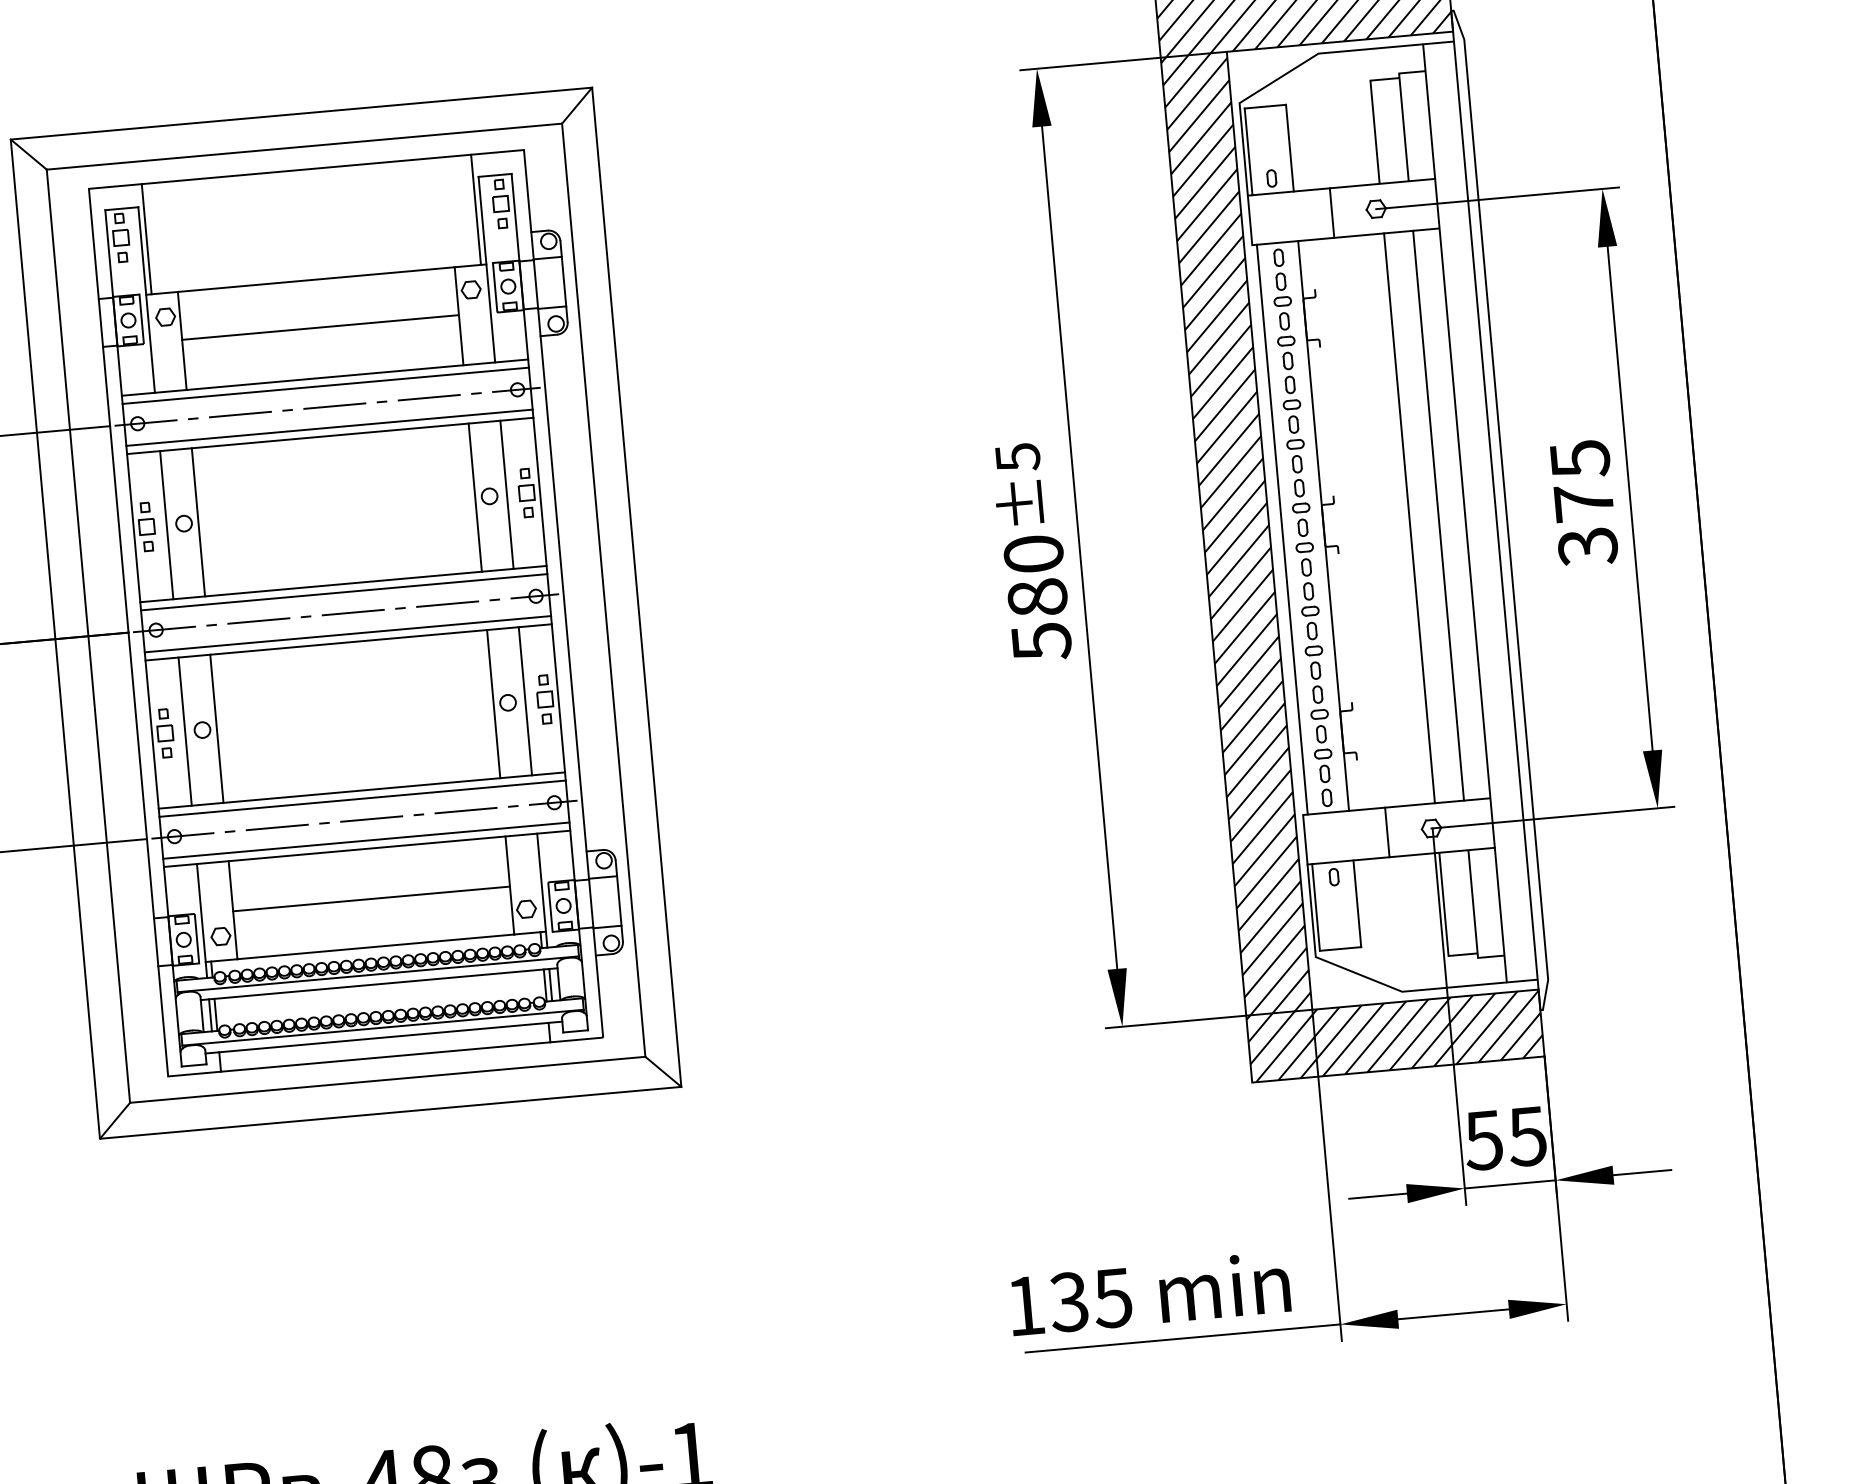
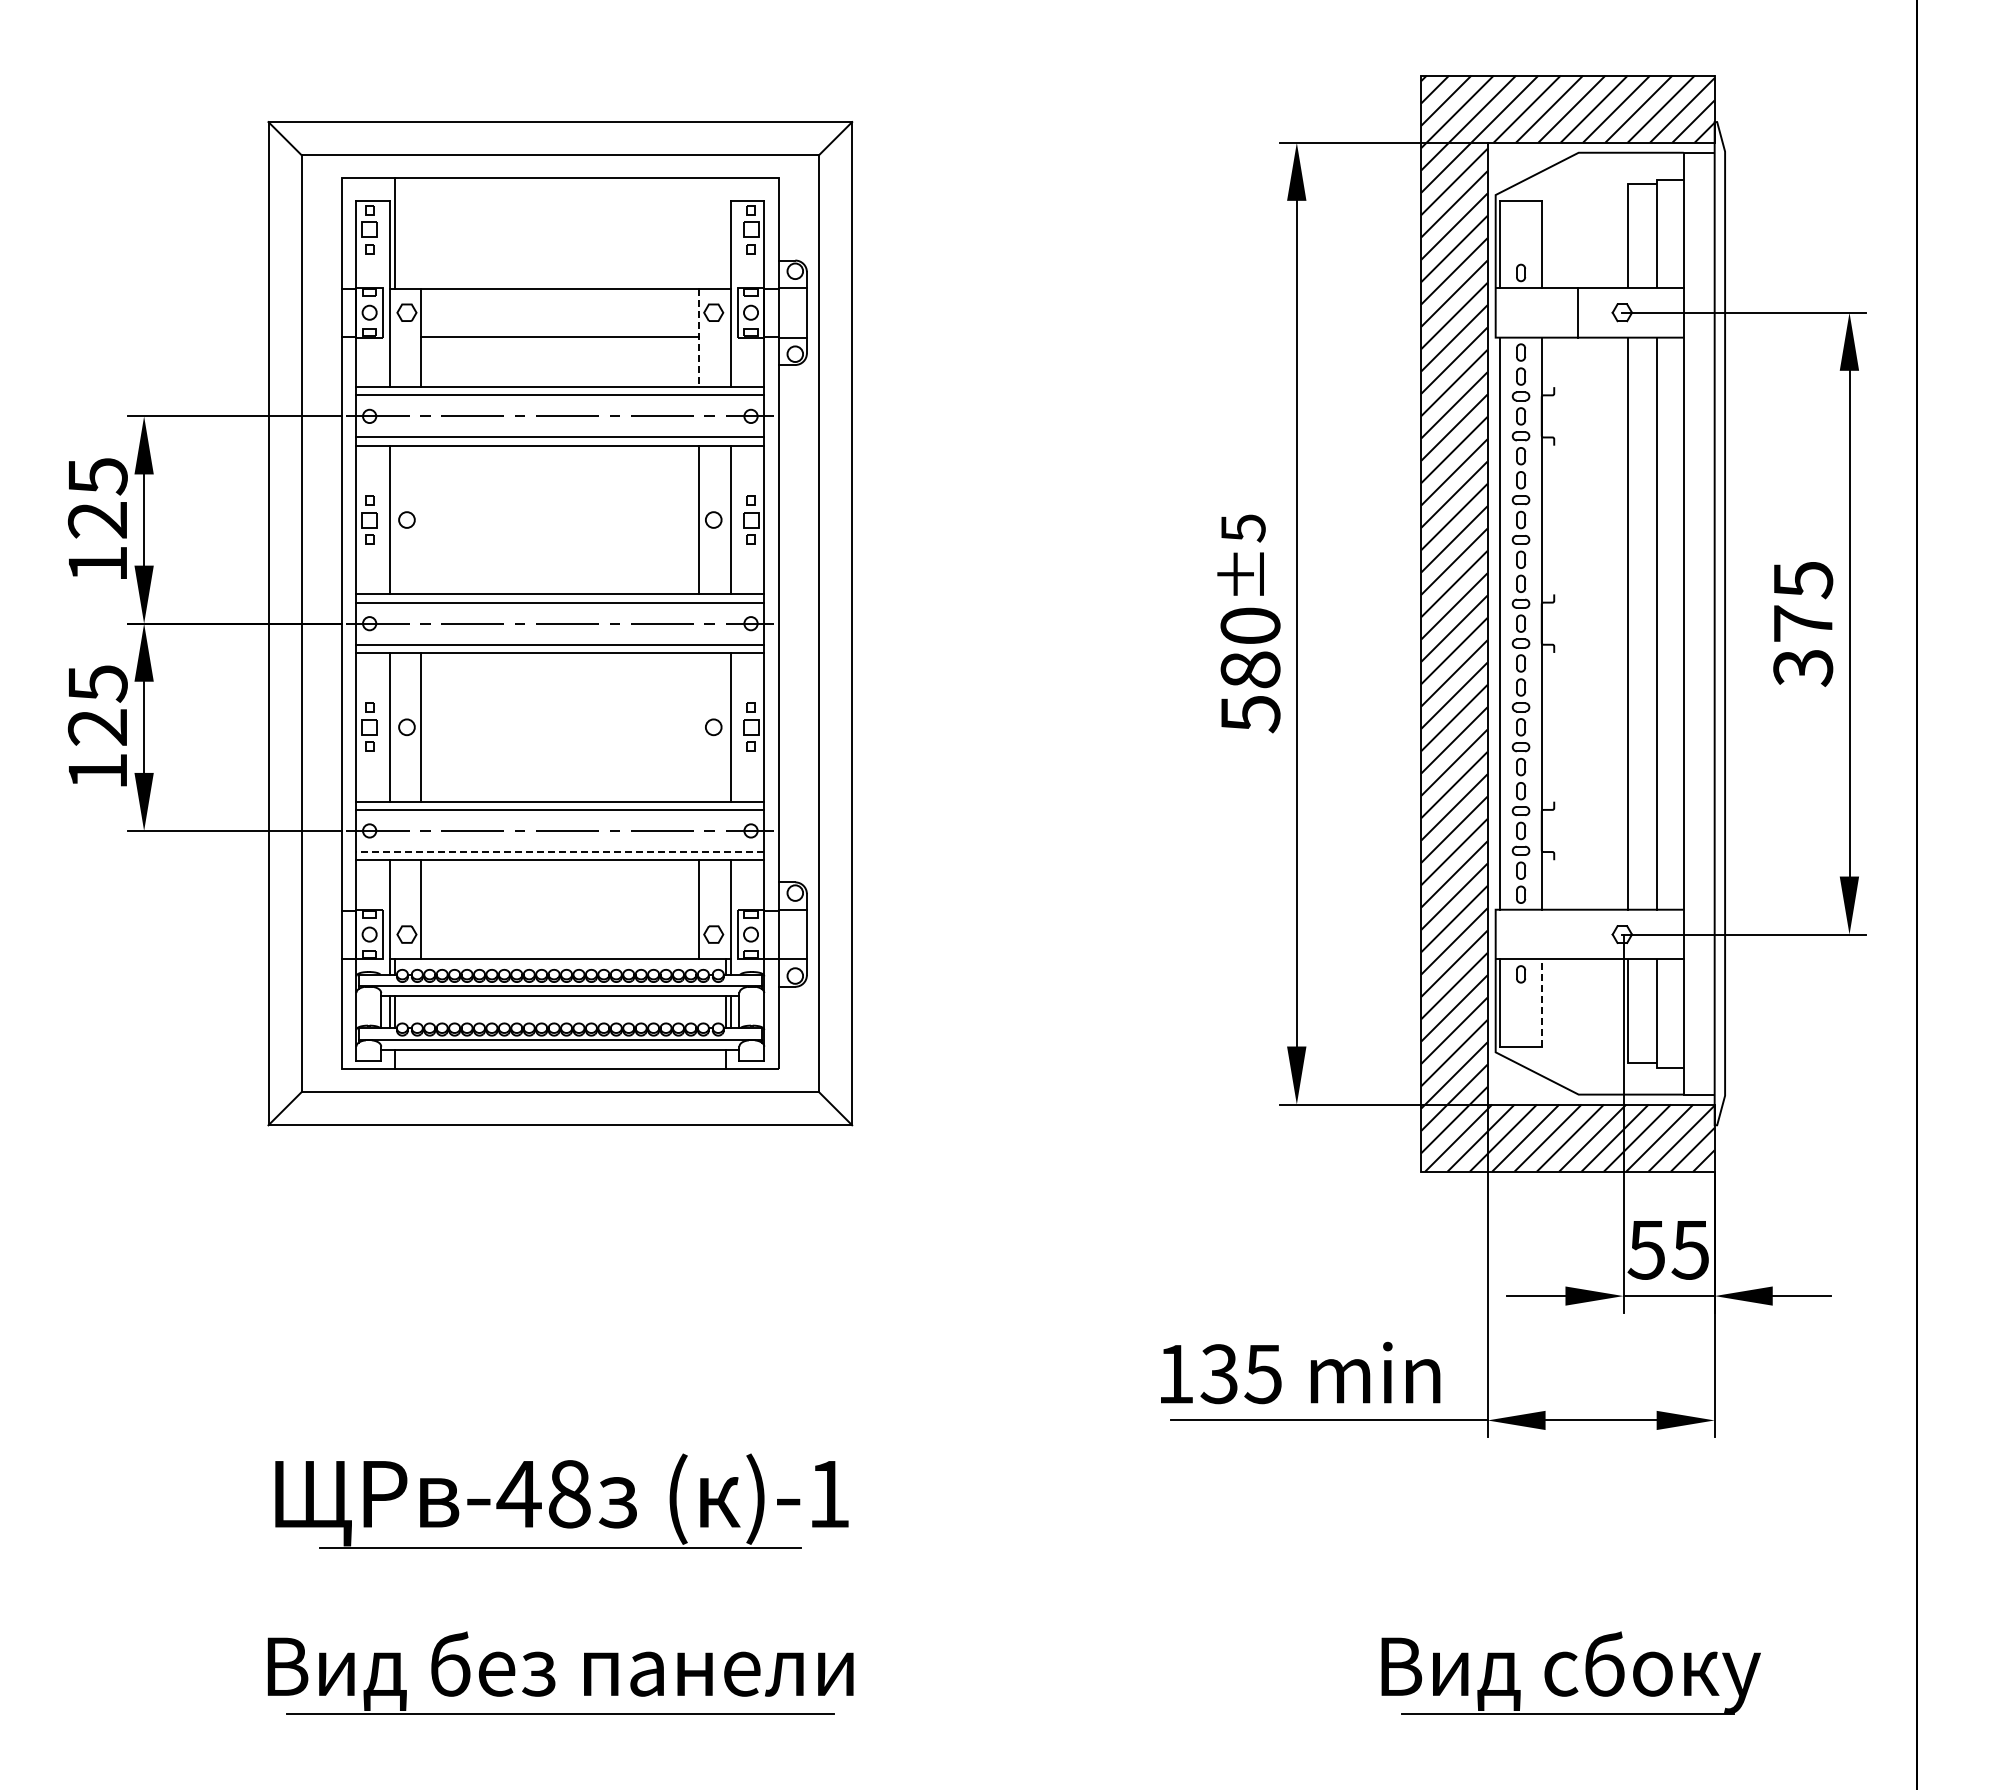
line: (475, 209) -> (725, 233), removed
line: (459, 316) -> (699, 338), solid -> dashed
line: (198, 521) -> (421, 519), removed
line: (493, 703) -> (699, 726), removed
line: (1387, 832) -> (1578, 934), removed
line: (366, 841) -> (560, 852), solid -> dashed
line: (371, 898) -> (560, 910), removed
line: (1357, 903) -> (1541, 1002), solid -> dashed

